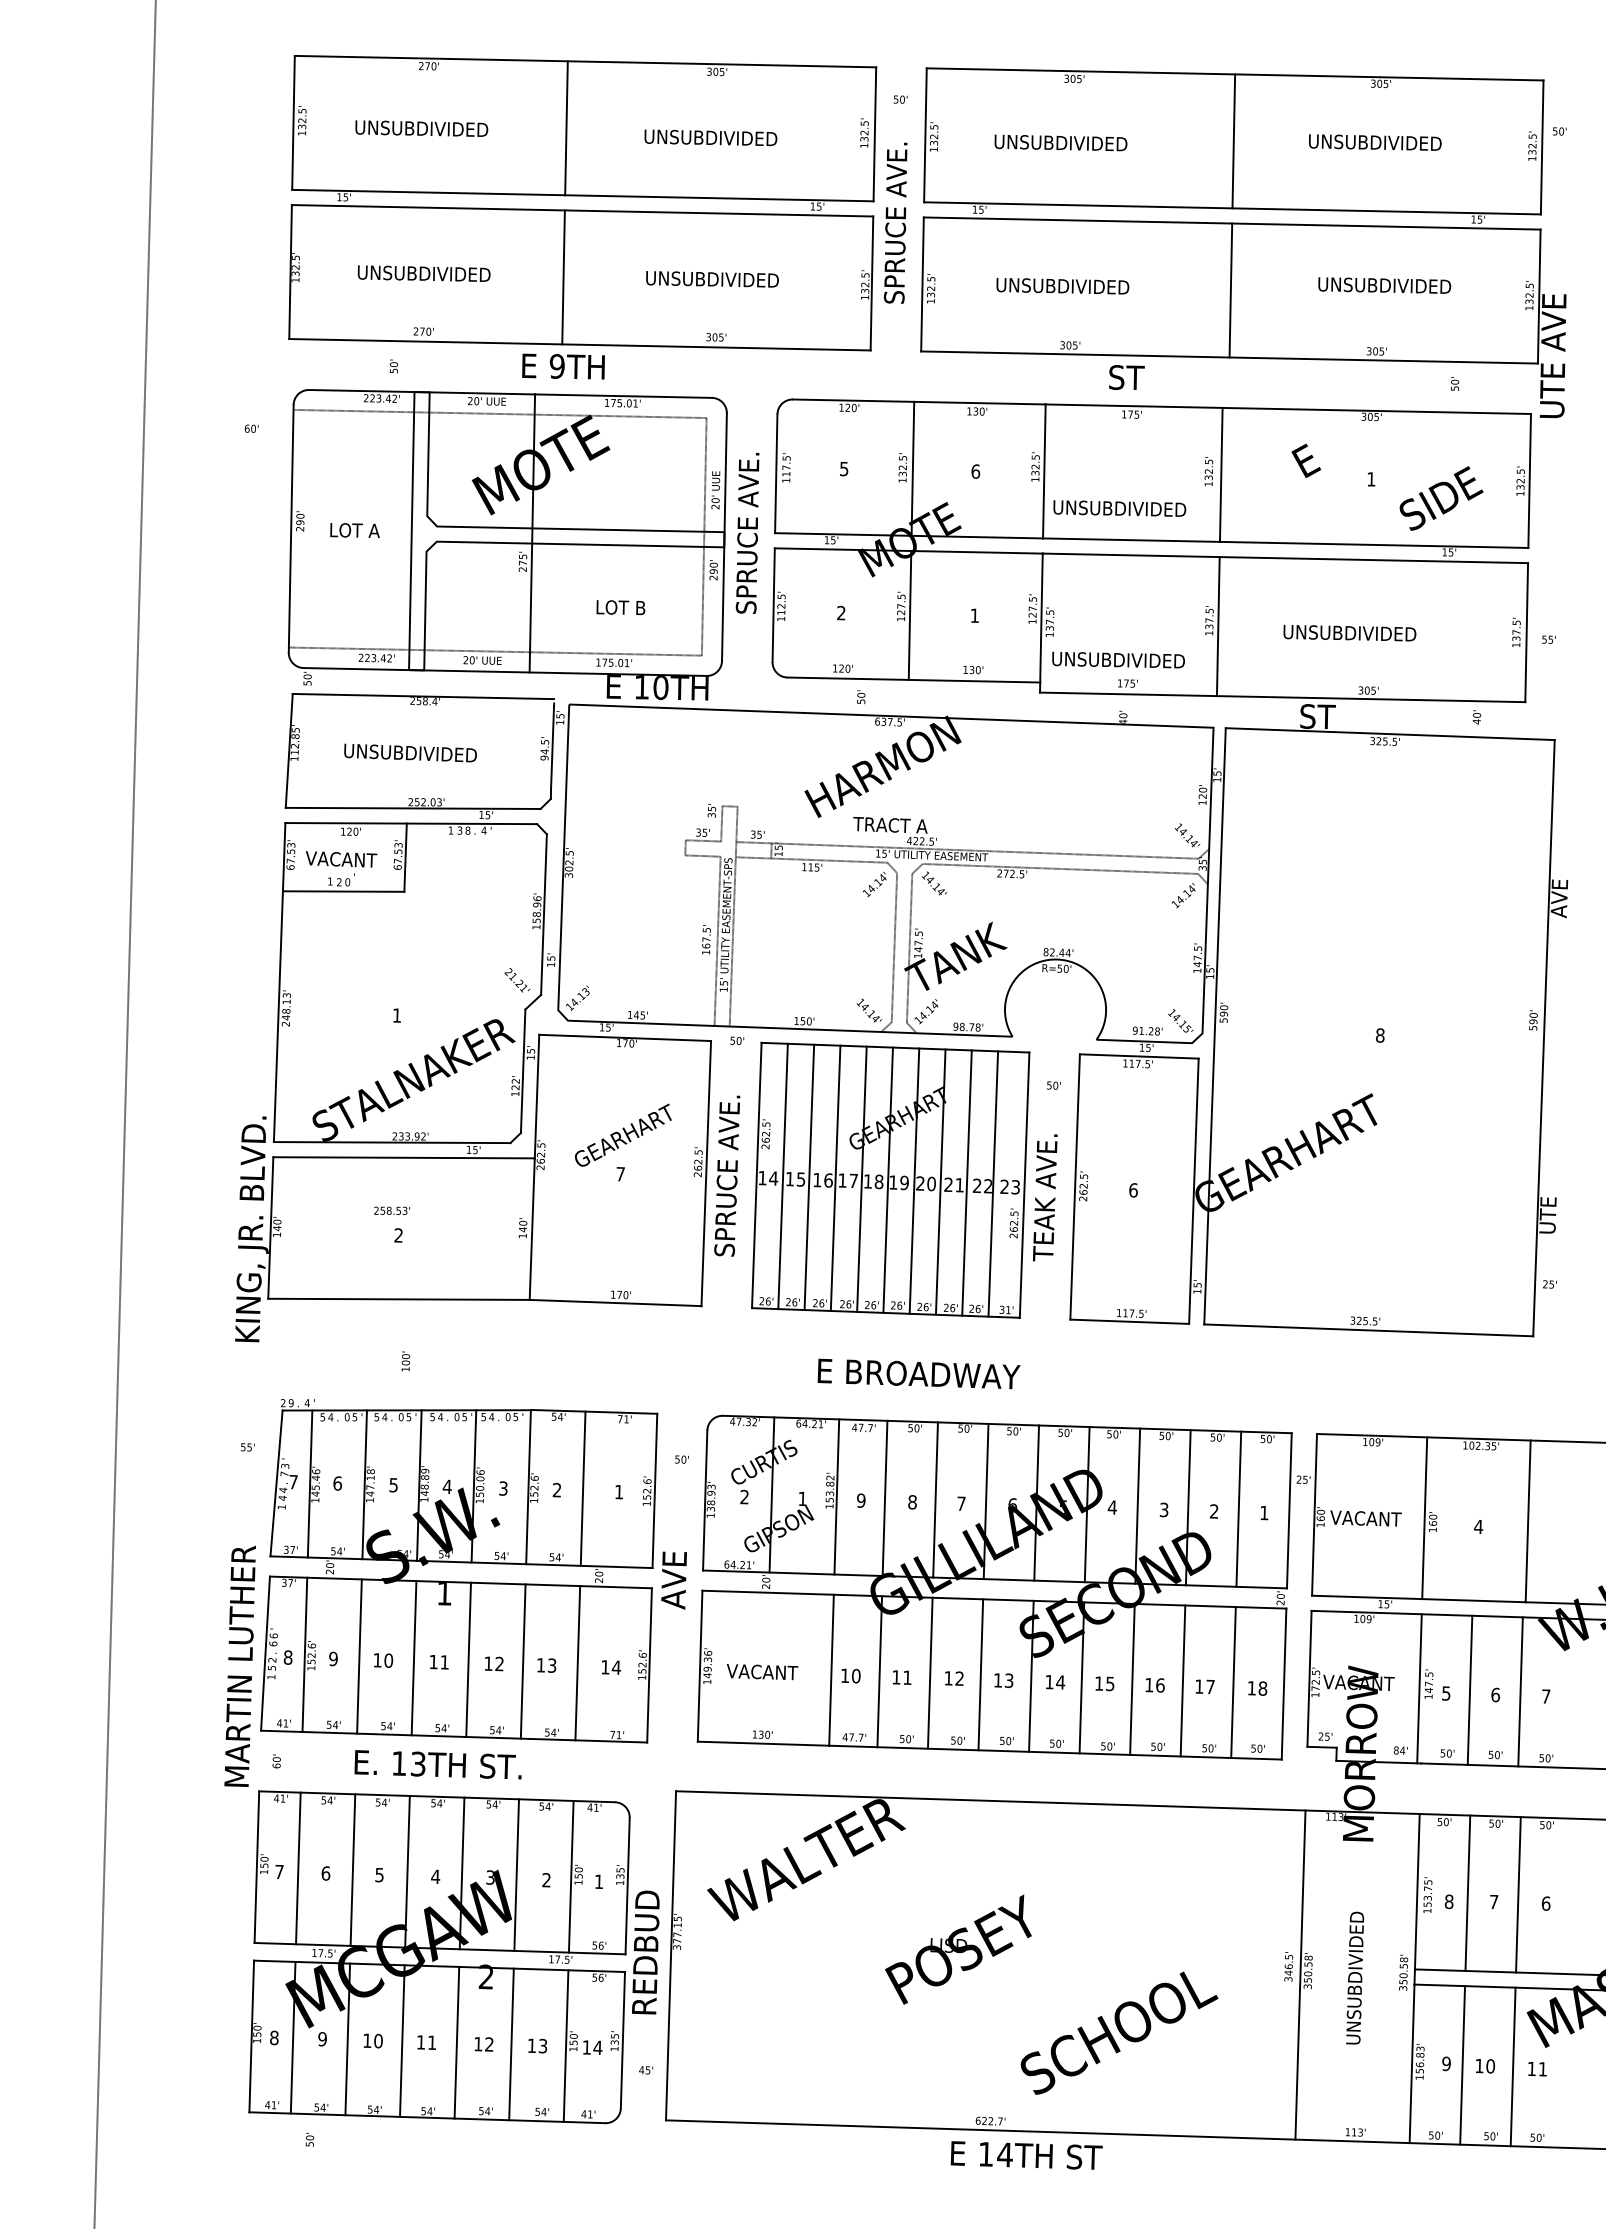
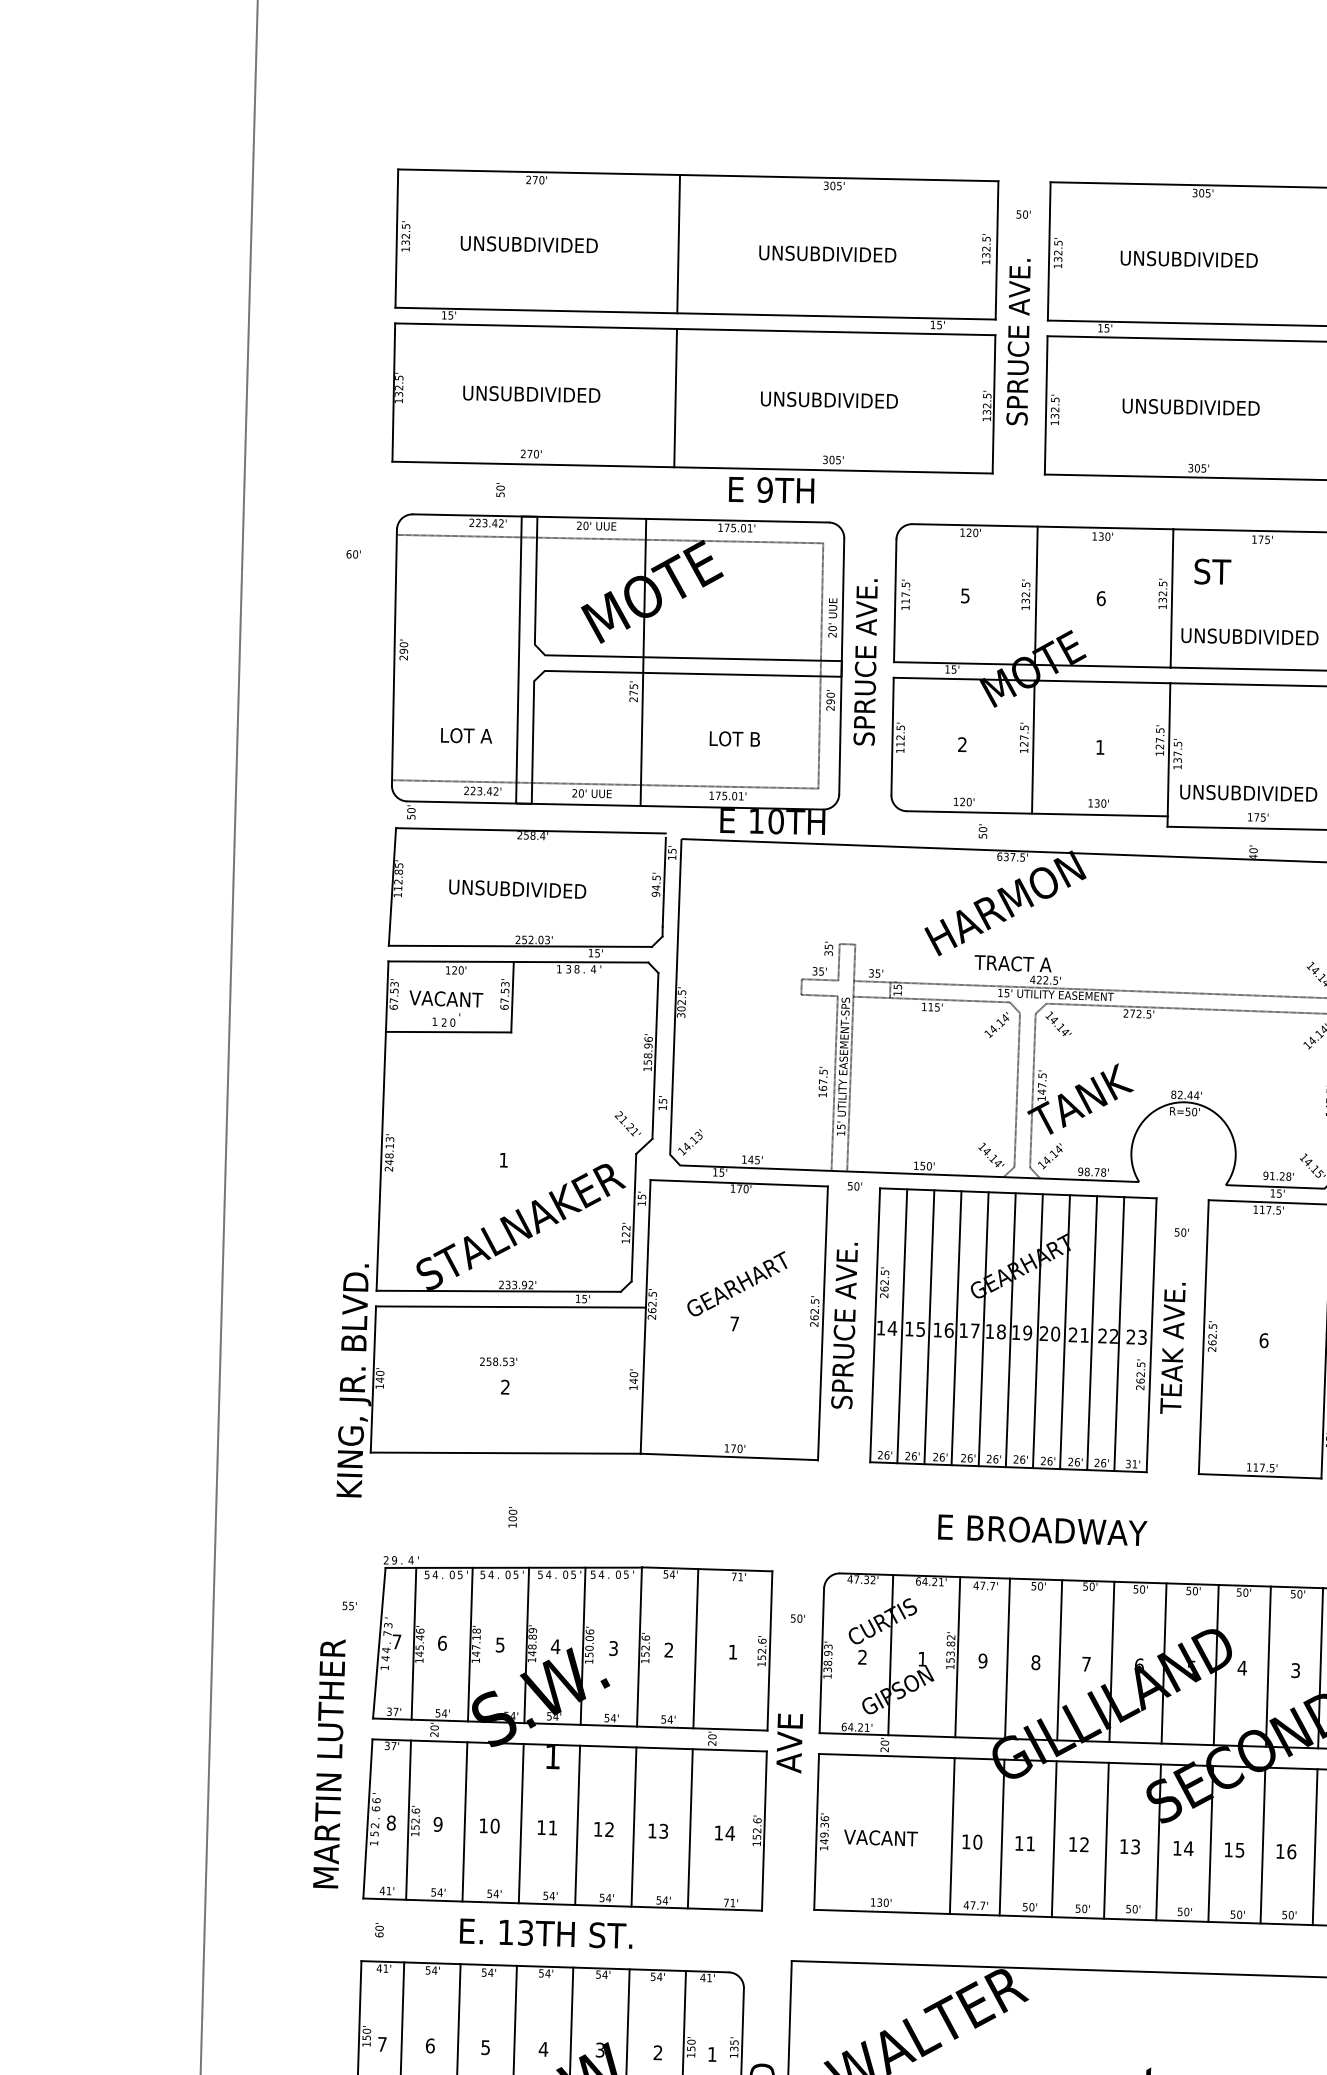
text: (563, 366) -> (771, 490), moved
text: (1126, 377) -> (1212, 571), moved
text: (354, 530) -> (465, 735), moved
text: (239, 1665) -> (328, 1763), moved

